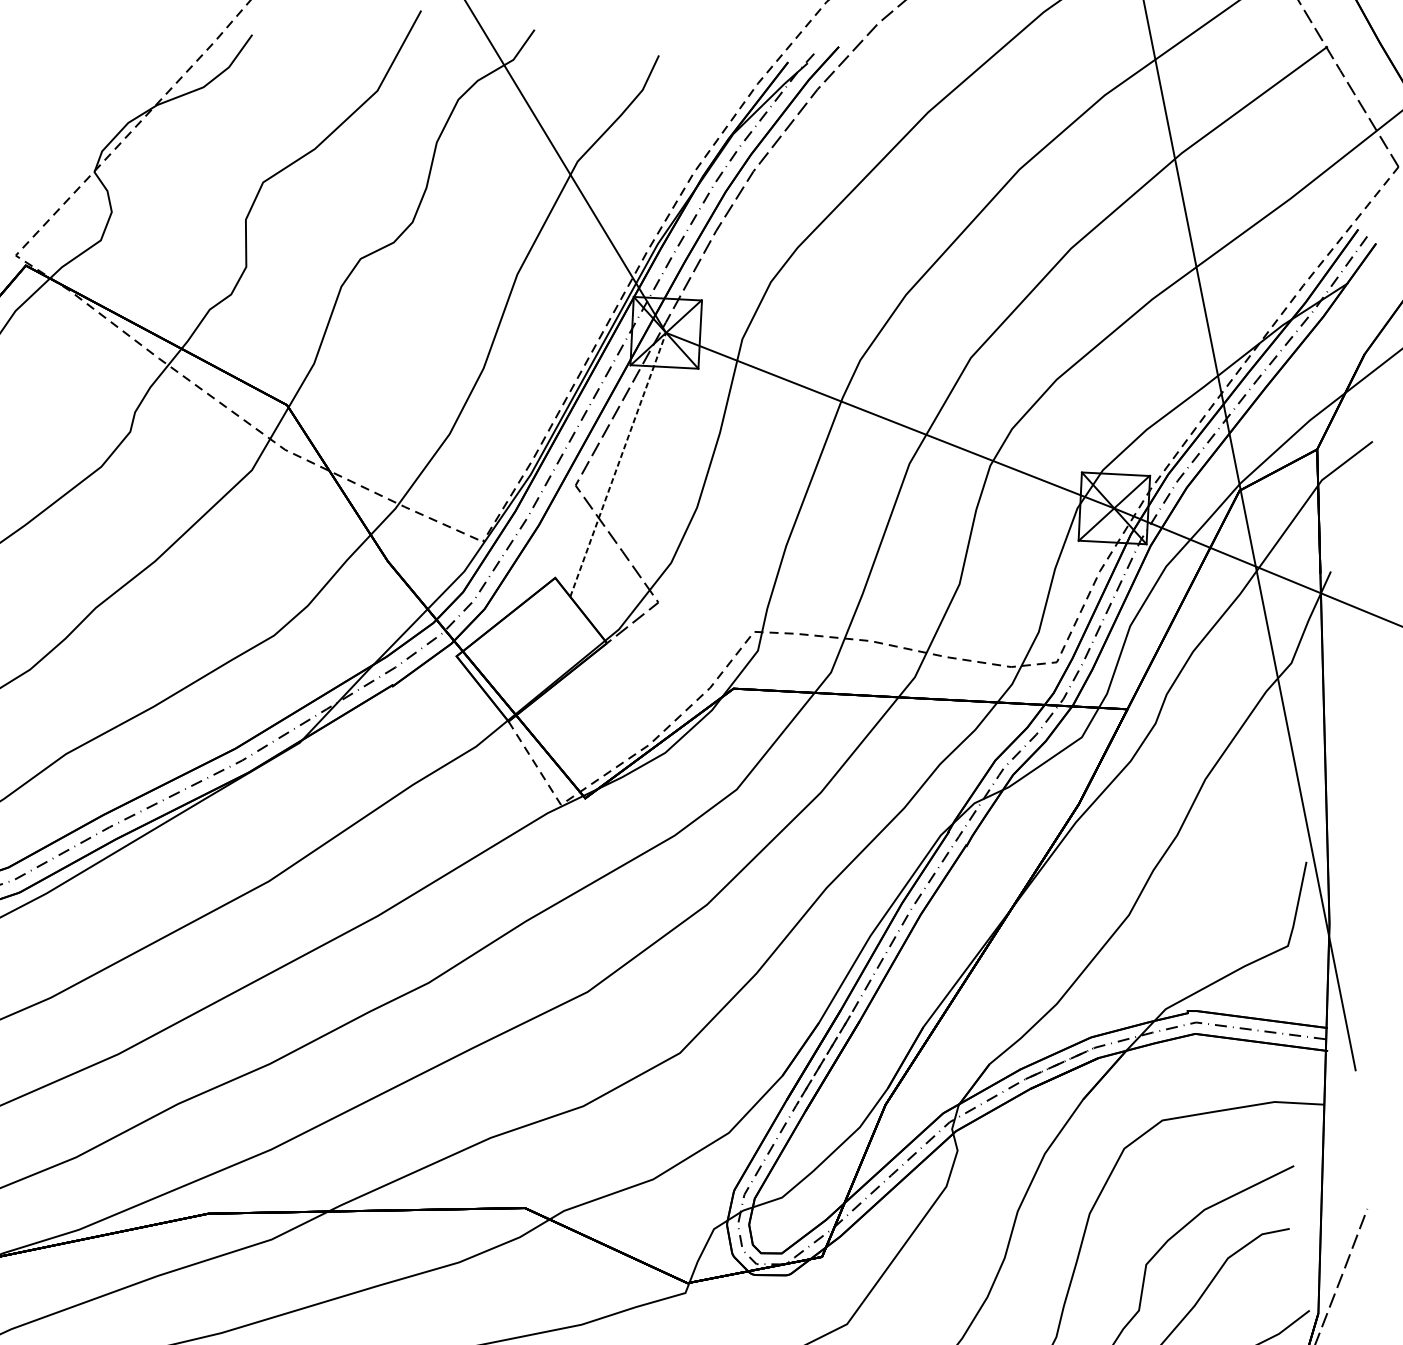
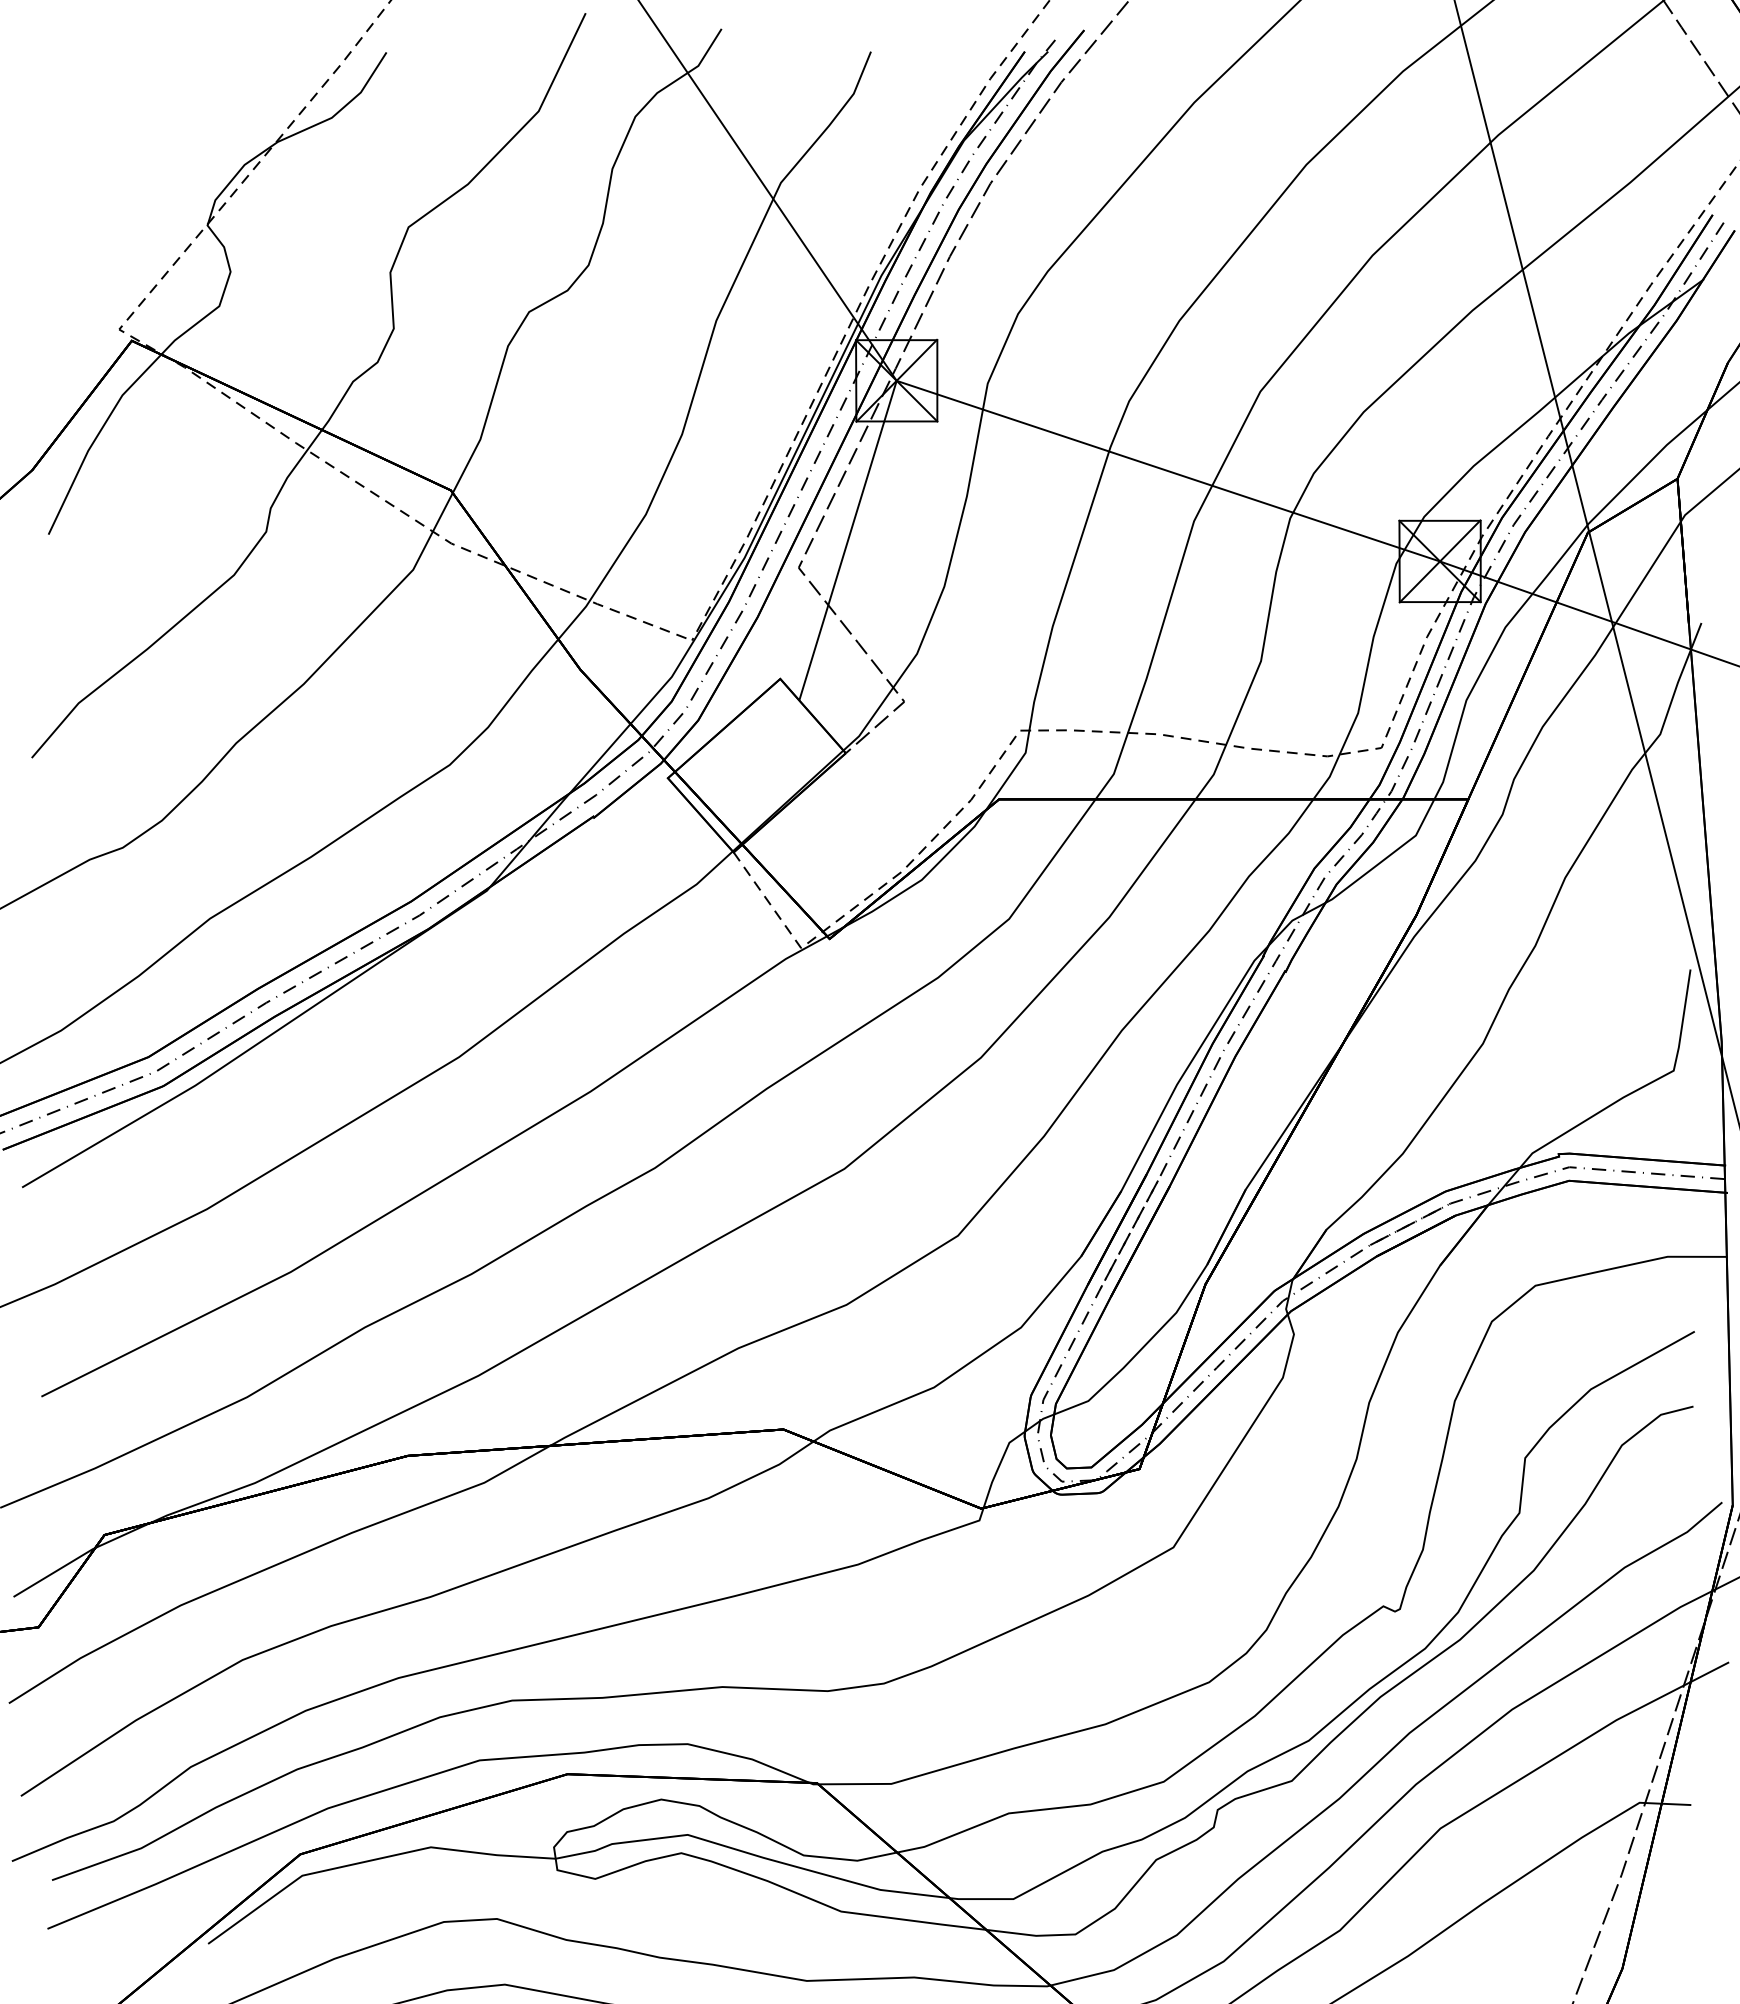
line: (618, 464) -> (848, 540), dashed -> solid

